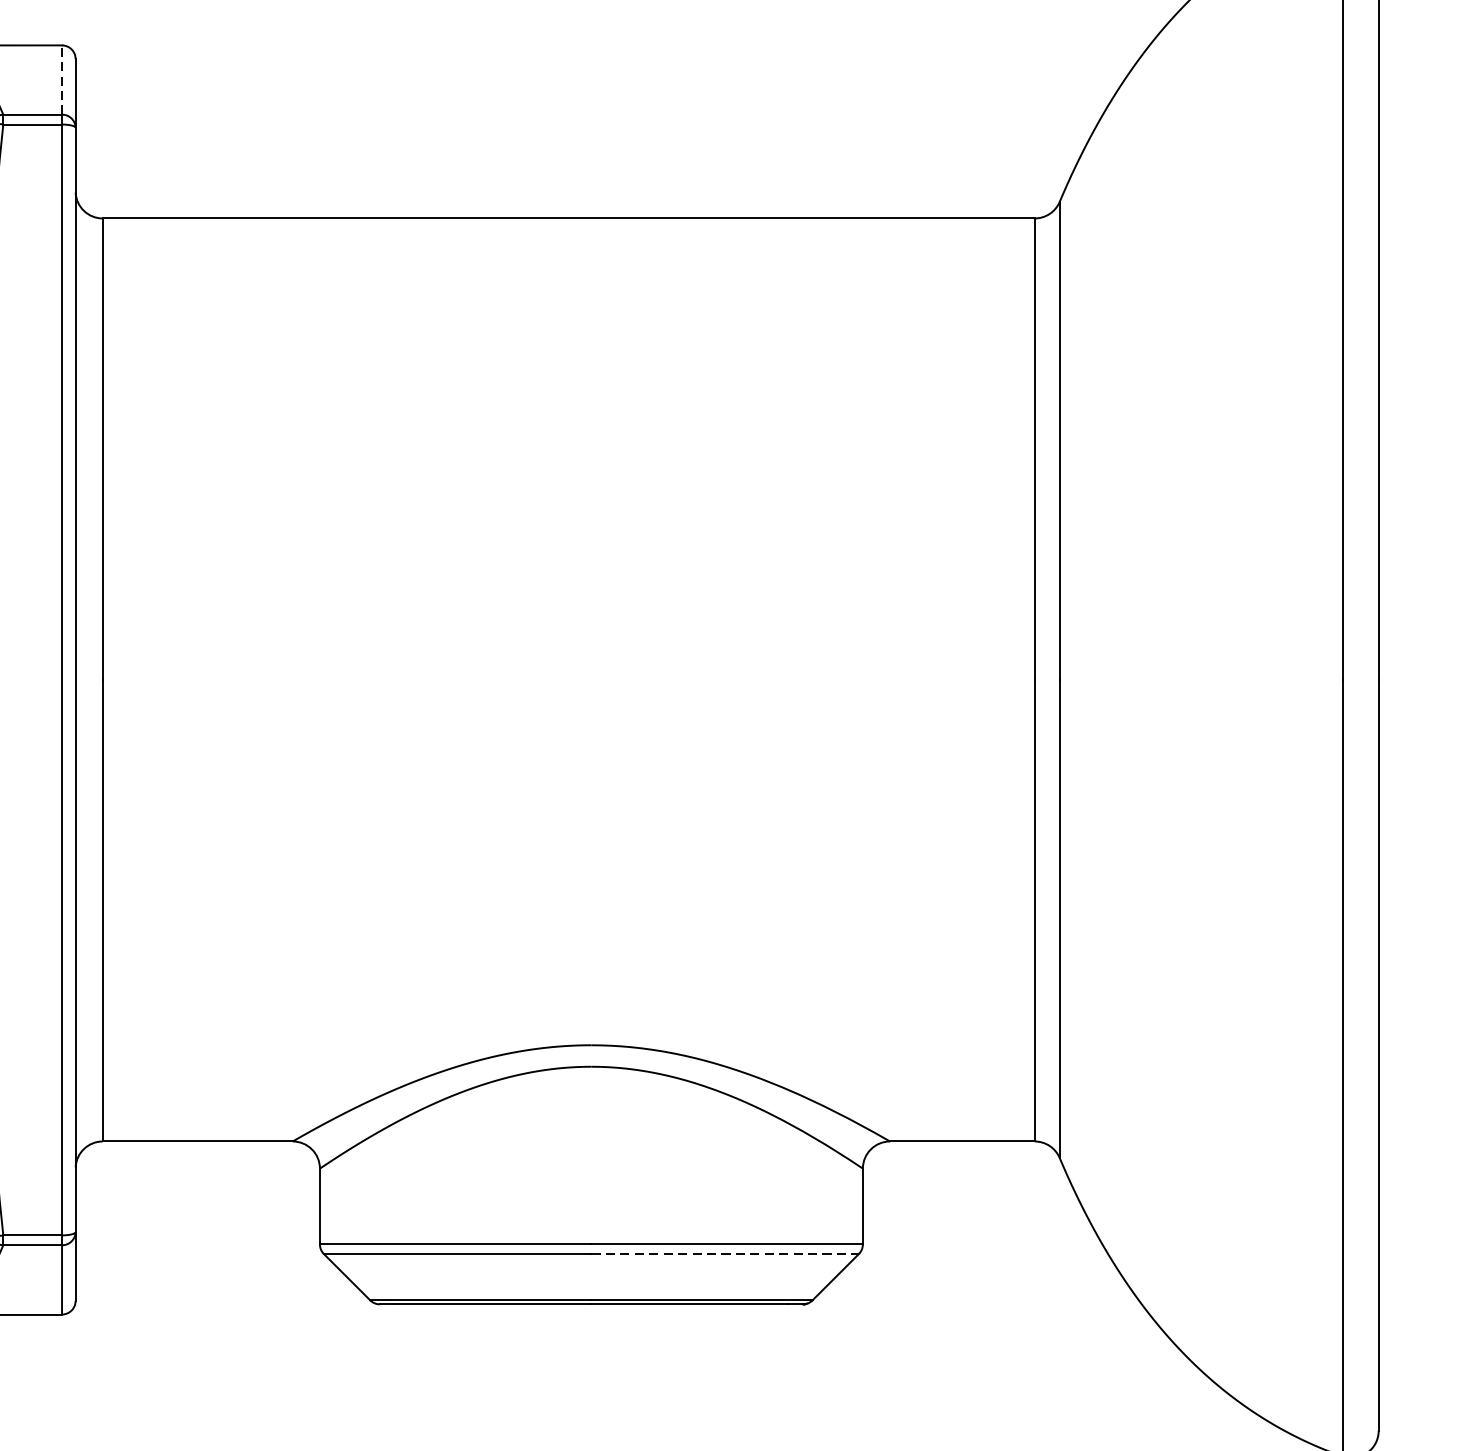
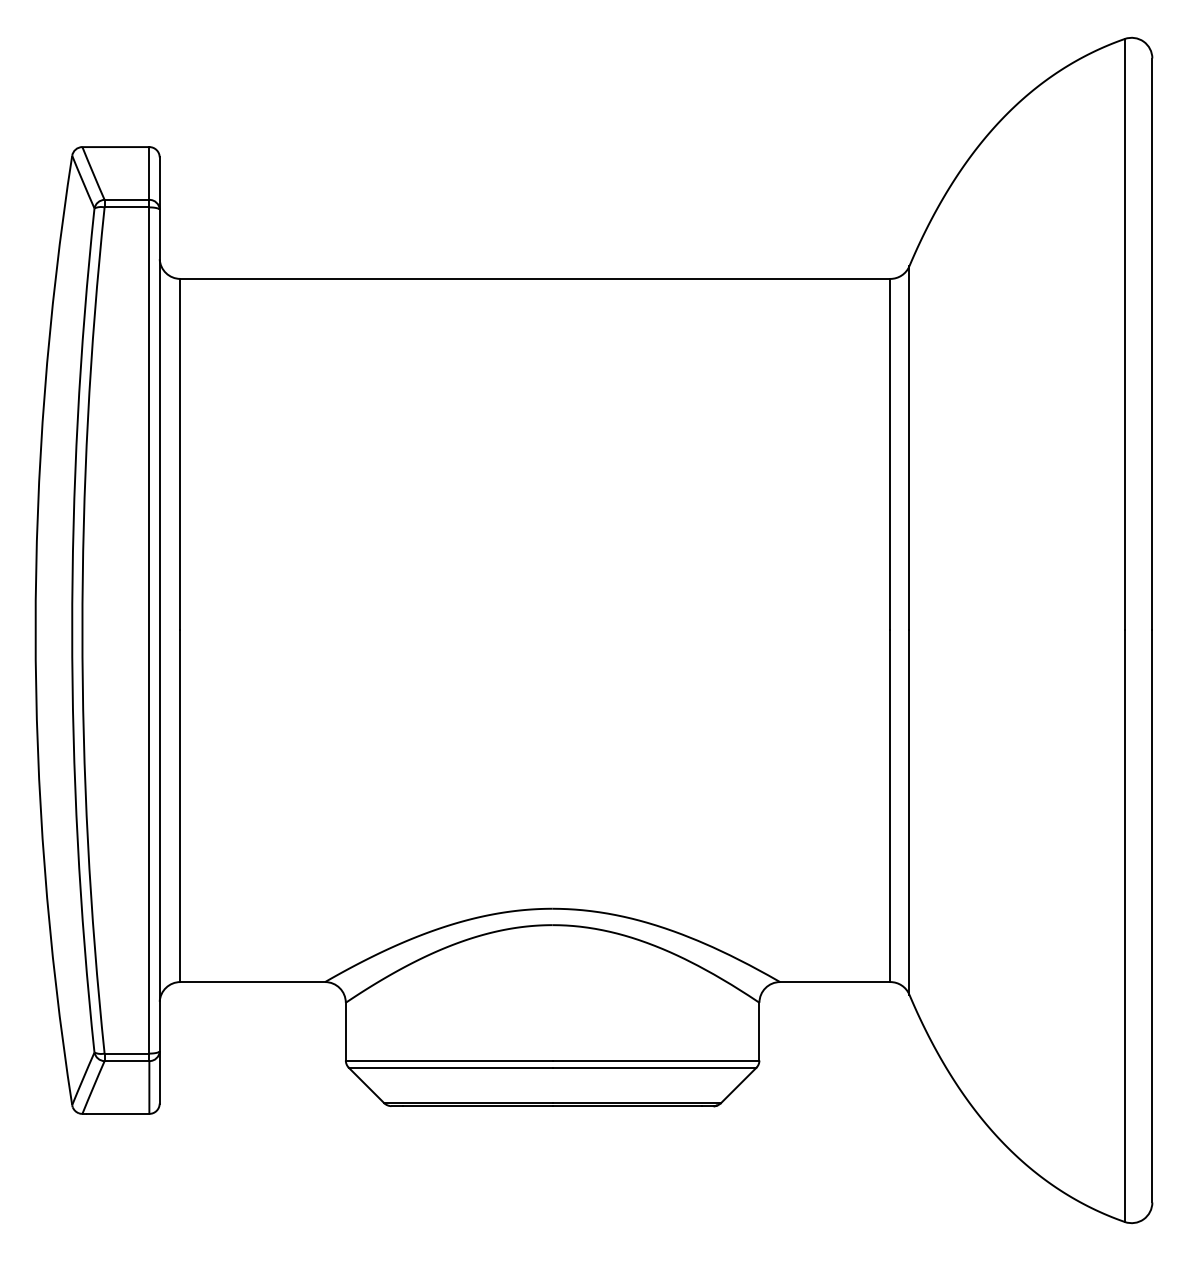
line: (62, 78) -> (149, 172), dashed -> solid
line: (725, 1253) -> (654, 1067), dashed -> solid

